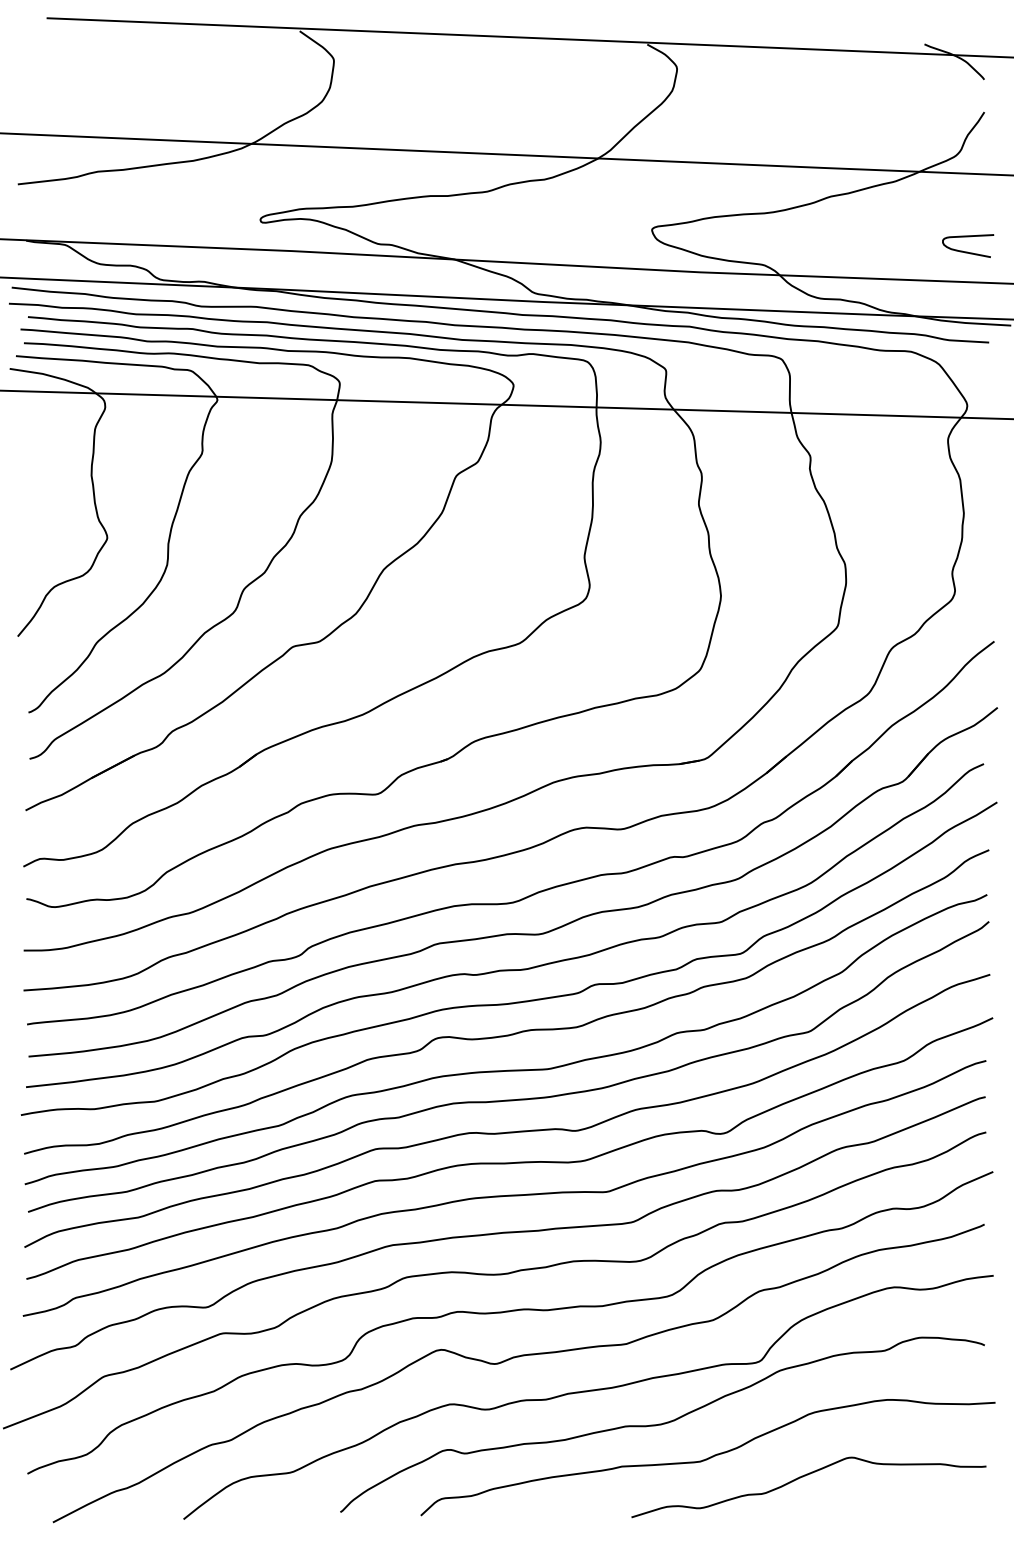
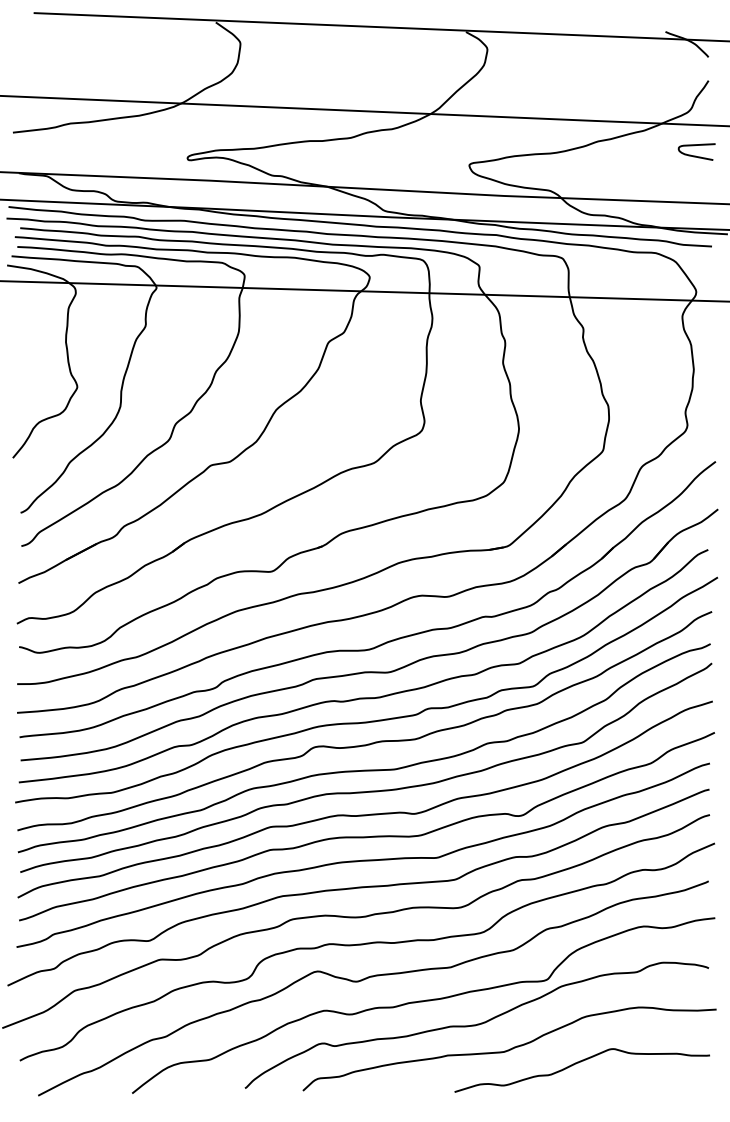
curve: (967, 250) -> (696, 155), moved

